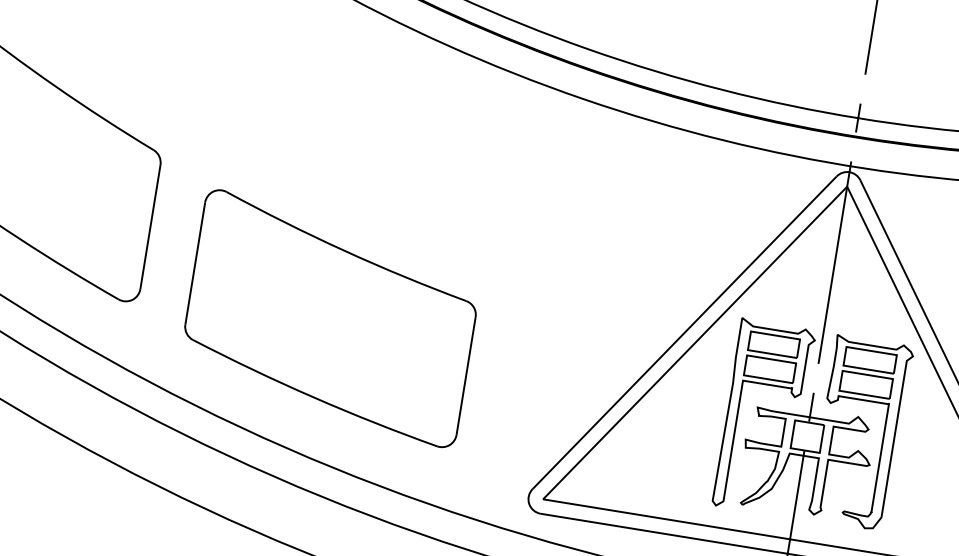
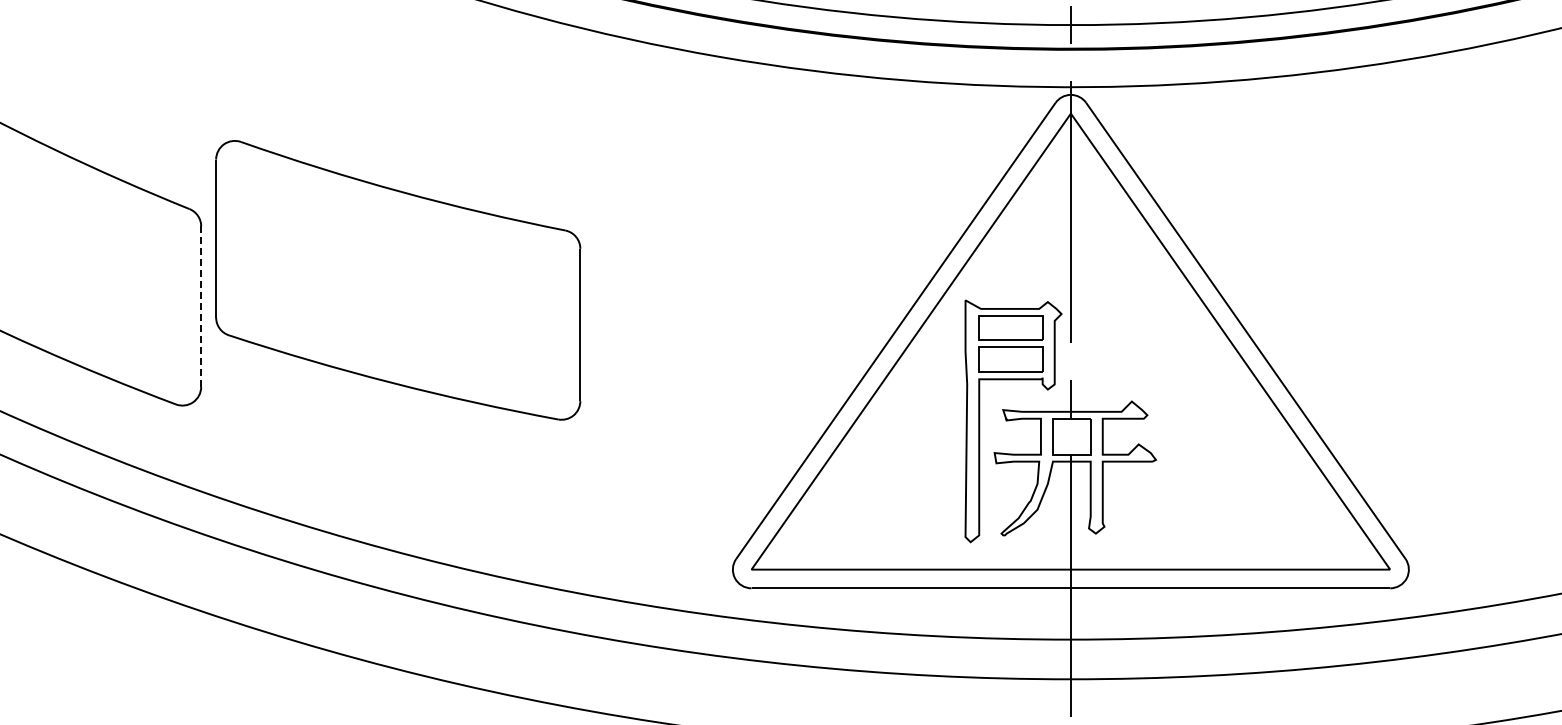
line: (150, 226) -> (201, 306), solid -> dashed
part: (331, 318) -> (398, 280), moved
part: (883, 436) -> (1167, 421), removed

